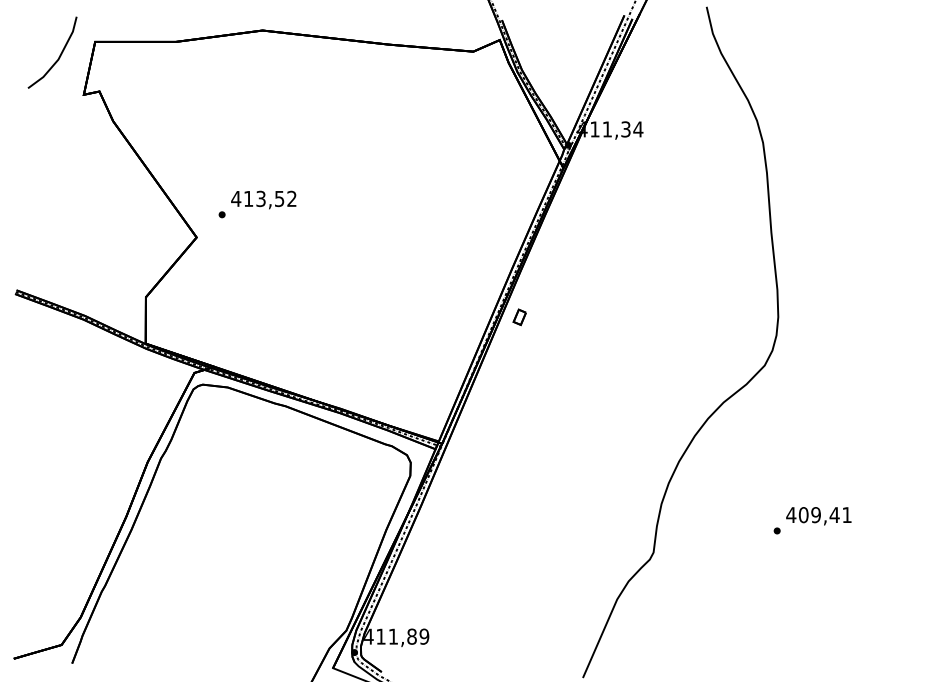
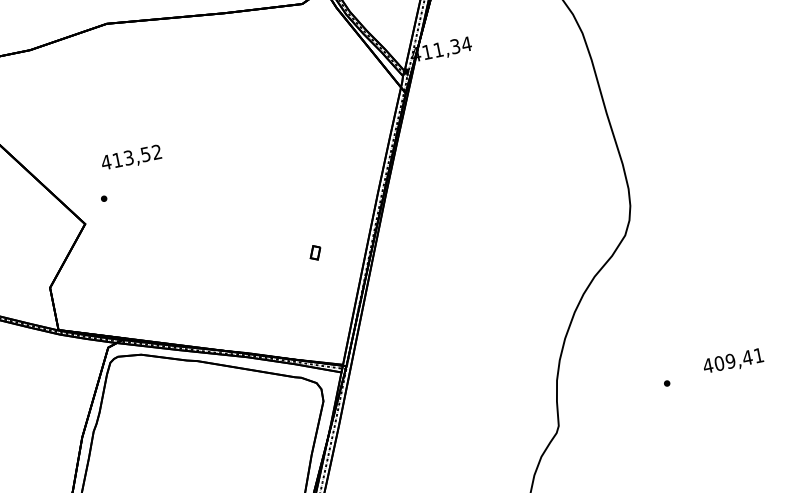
text: (263, 199) -> (131, 157), moved
part: (519, 317) -> (315, 253), moved
text: (818, 516) -> (733, 362), moved

